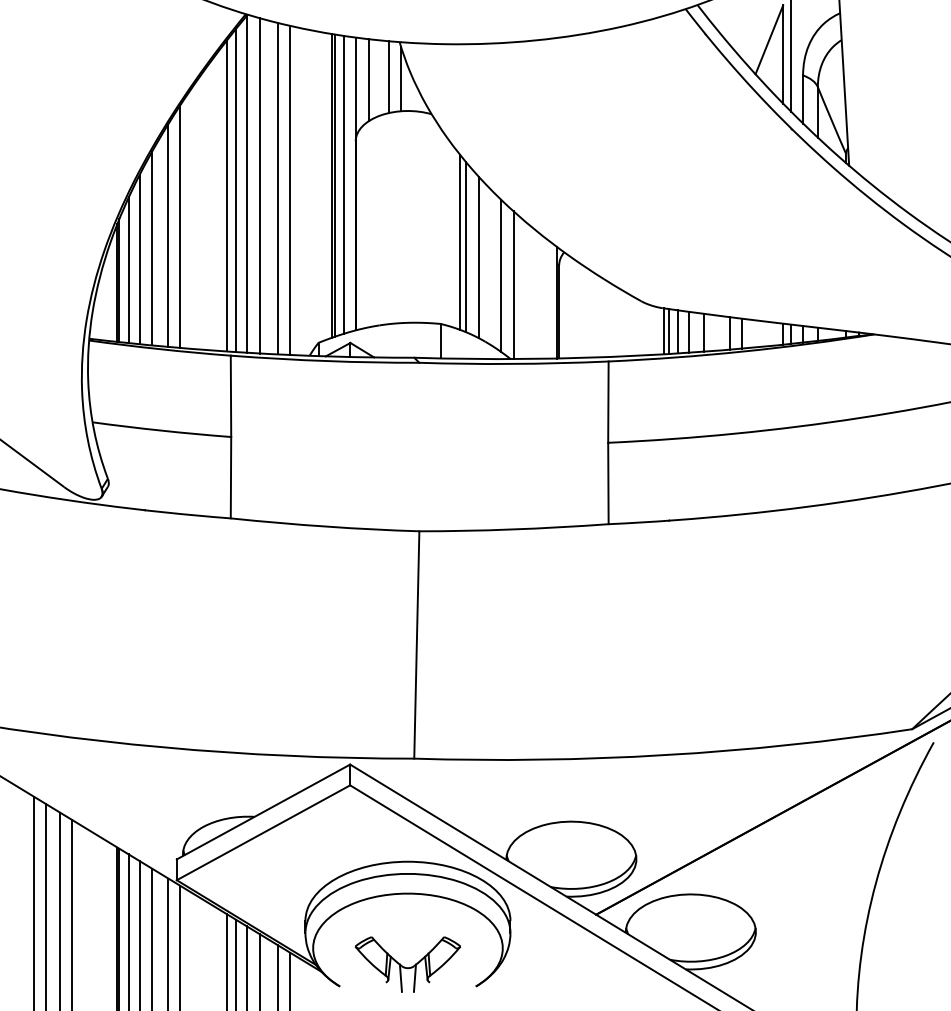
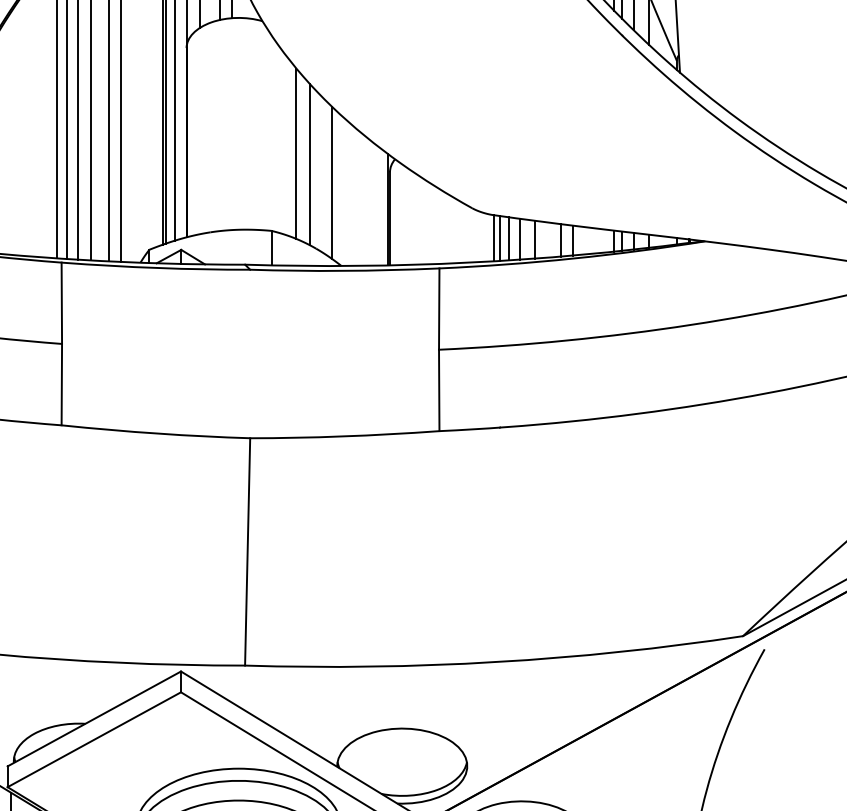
line: (180, 226) -> (11, 133), removed
line: (460, 241) -> (291, 148), removed
line: (513, 285) -> (344, 192), removed

